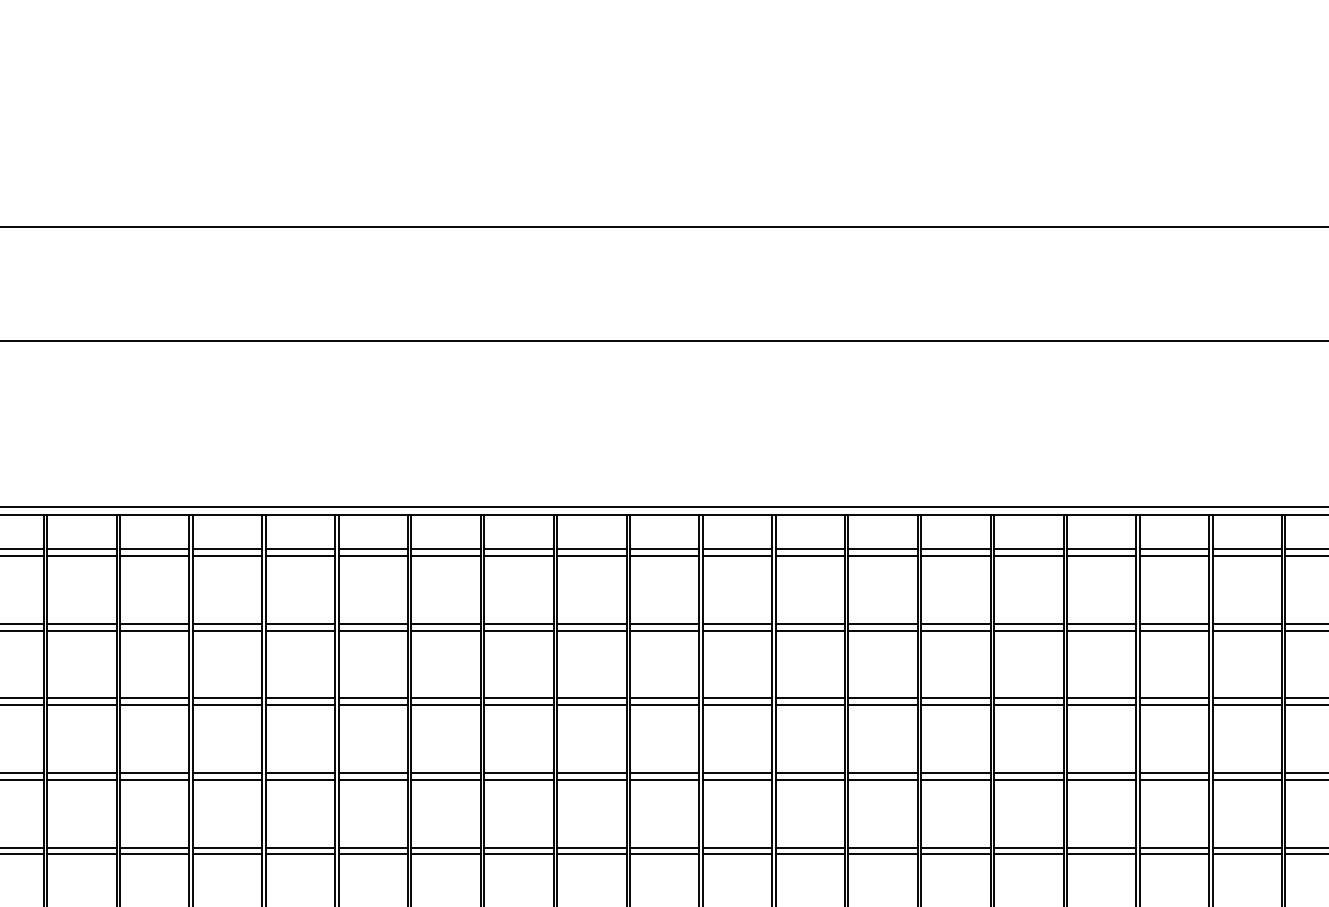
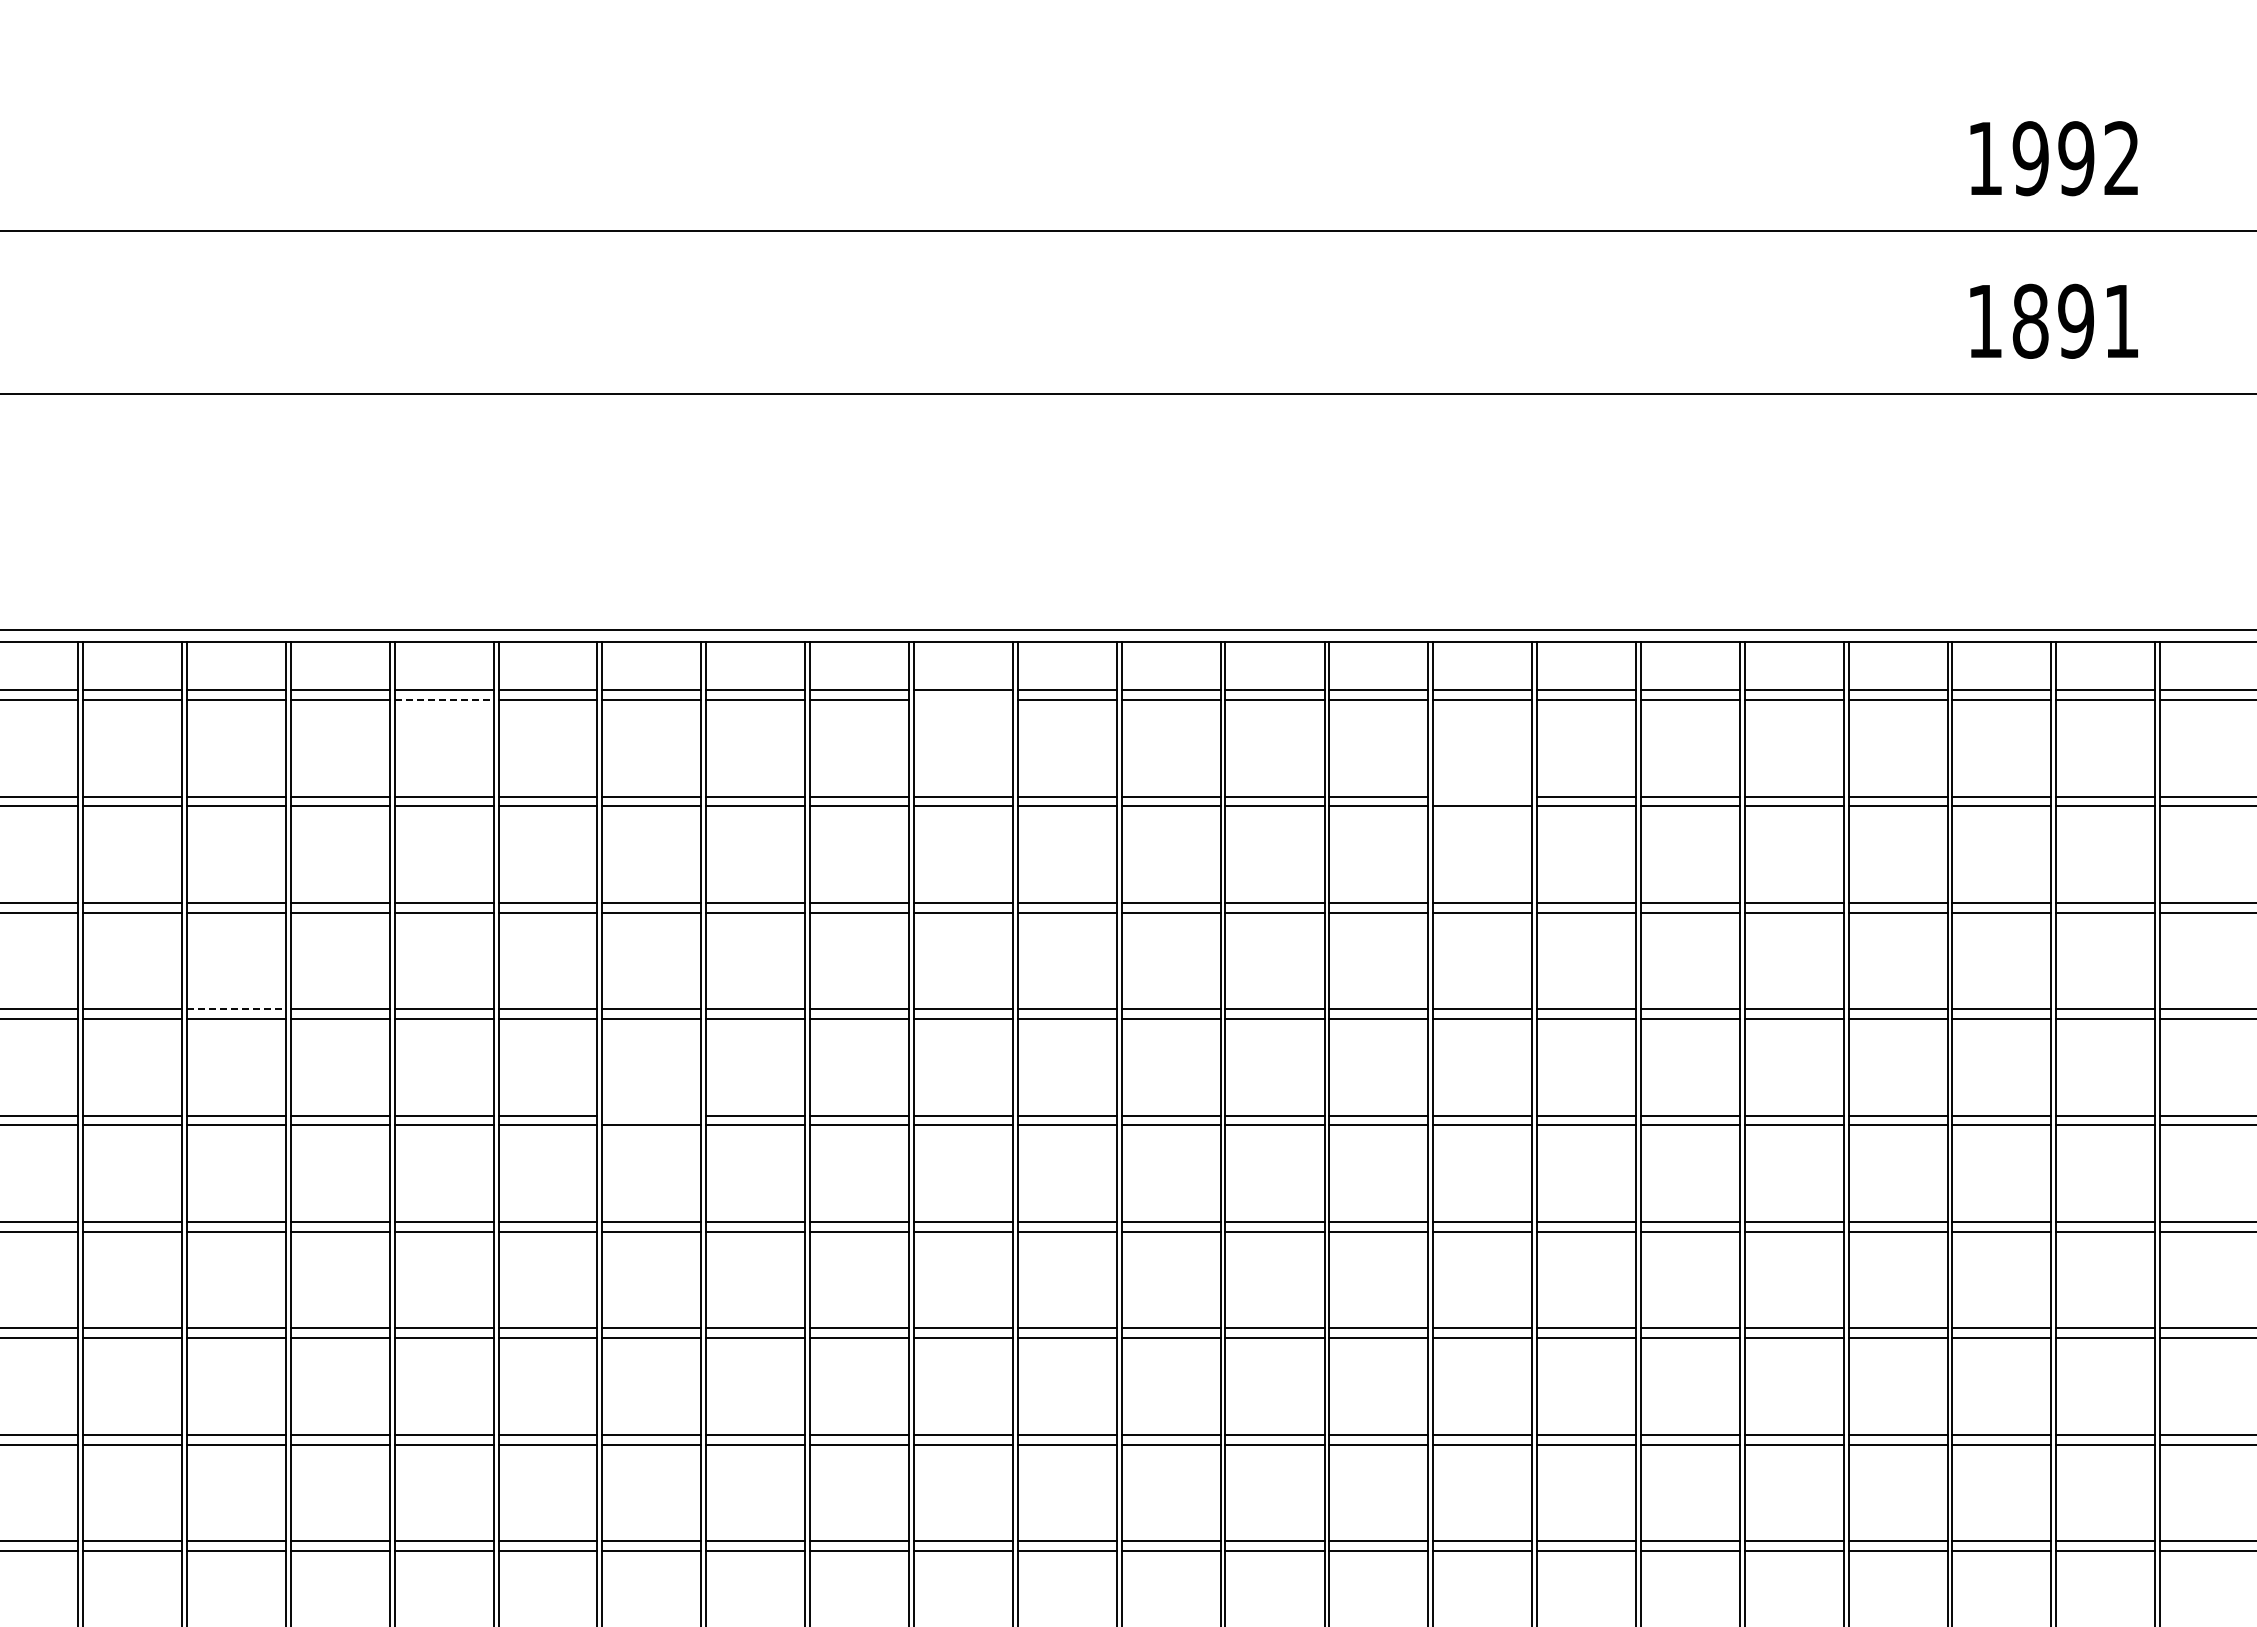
line: (300, 555) -> (444, 699), solid -> dashed
line: (663, 555) -> (962, 699), removed
line: (1028, 623) -> (1482, 796), removed
line: (154, 773) -> (236, 1009), solid -> dashed
line: (445, 847) -> (651, 1115), removed

